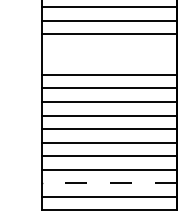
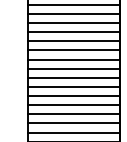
line: (108, 48) -> (73, 32), added
line: (108, 61) -> (73, 41), added
line: (110, 183) -> (74, 123), dashed -> solid

